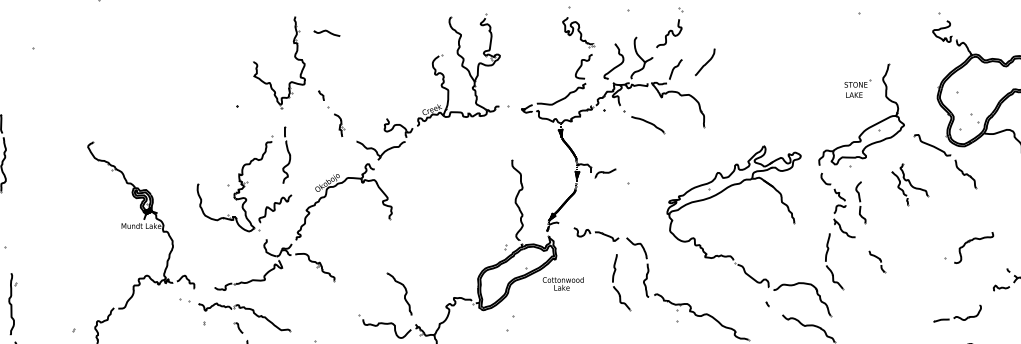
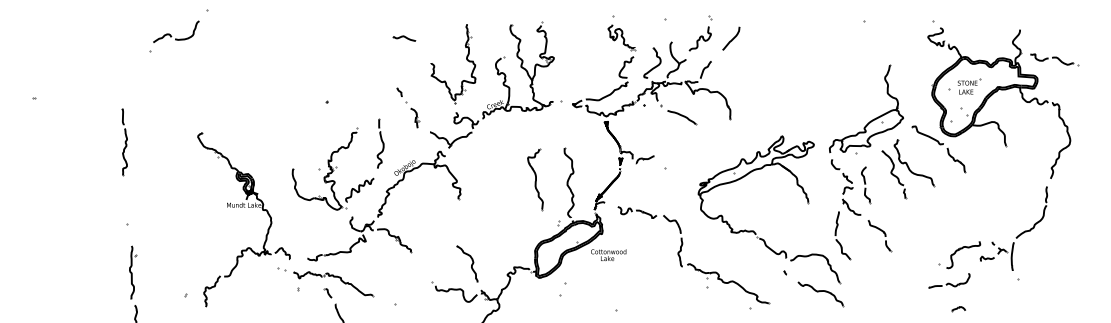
part: (57, 29) -> (171, 35), added
part: (294, 58) -> (466, 60), moved
curve: (706, 62) -> (732, 38), moved
part: (858, 88) -> (969, 86), moved
part: (286, 154) -> (380, 143), moved
part: (910, 184) -> (908, 169), size x1.67
part: (478, 196) -> (535, 179), added
part: (969, 248) -> (959, 255), moved
part: (876, 262) -> (879, 236), size x1.67
part: (620, 281) -> (658, 253), removed

